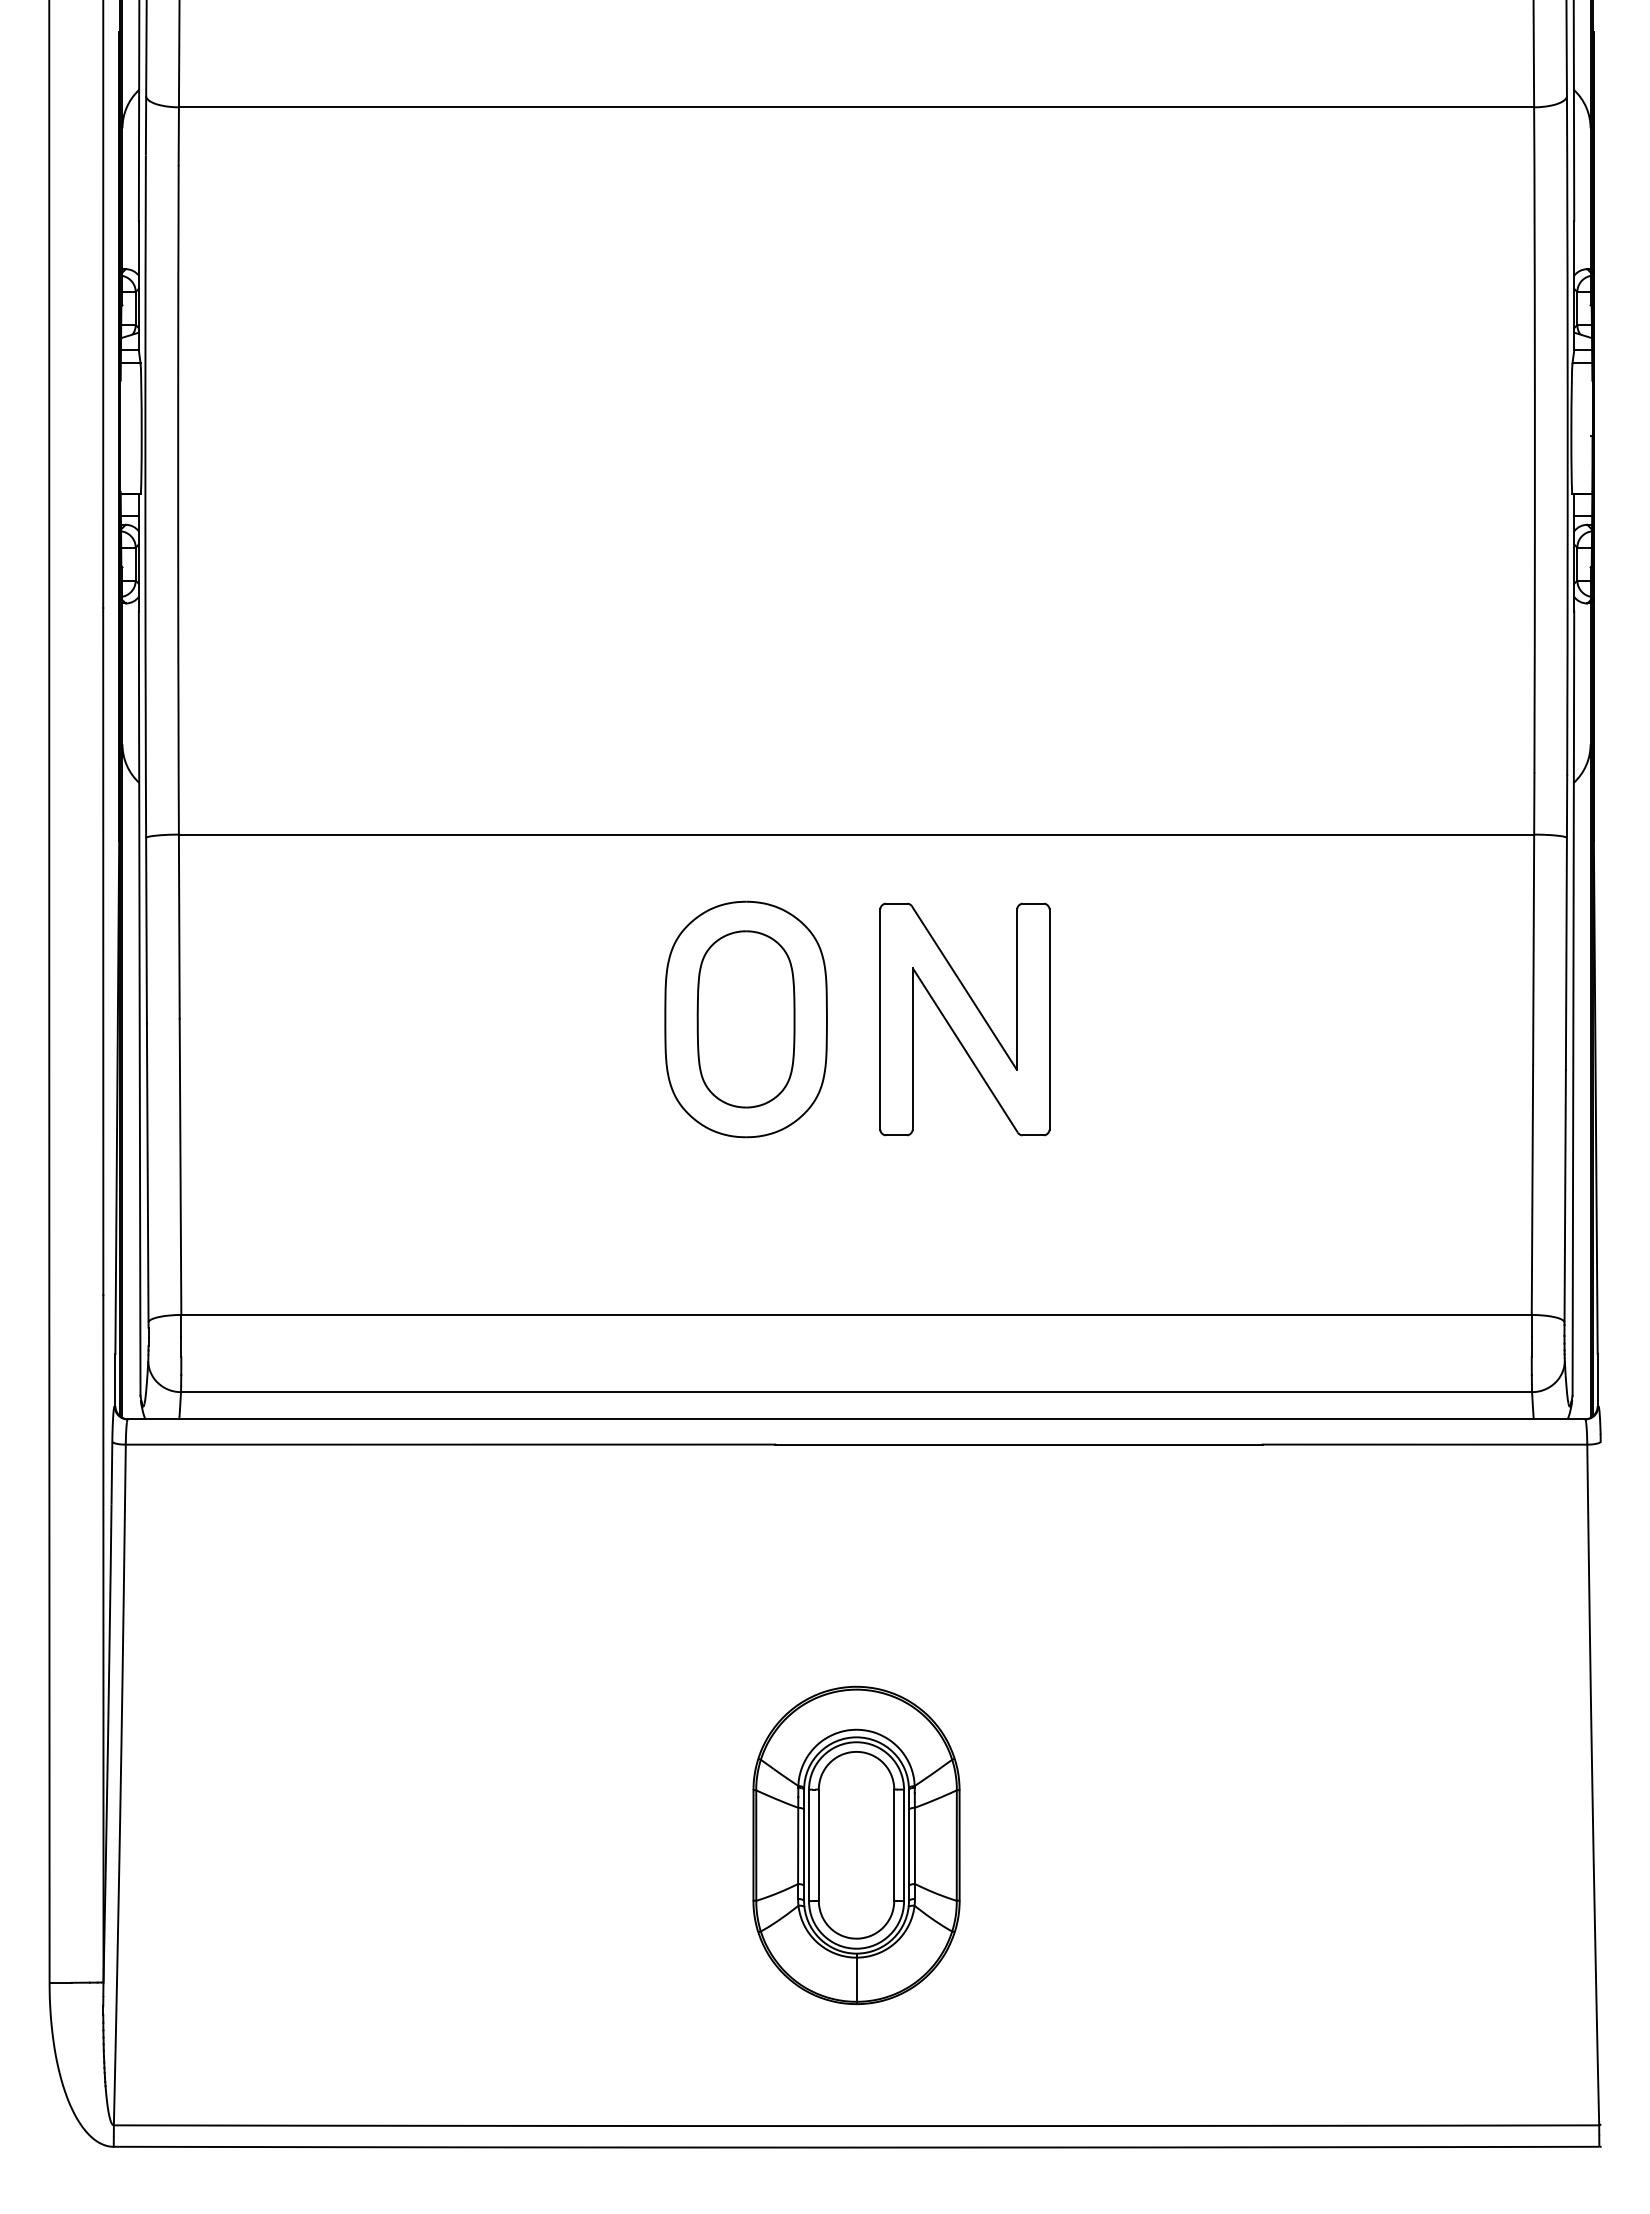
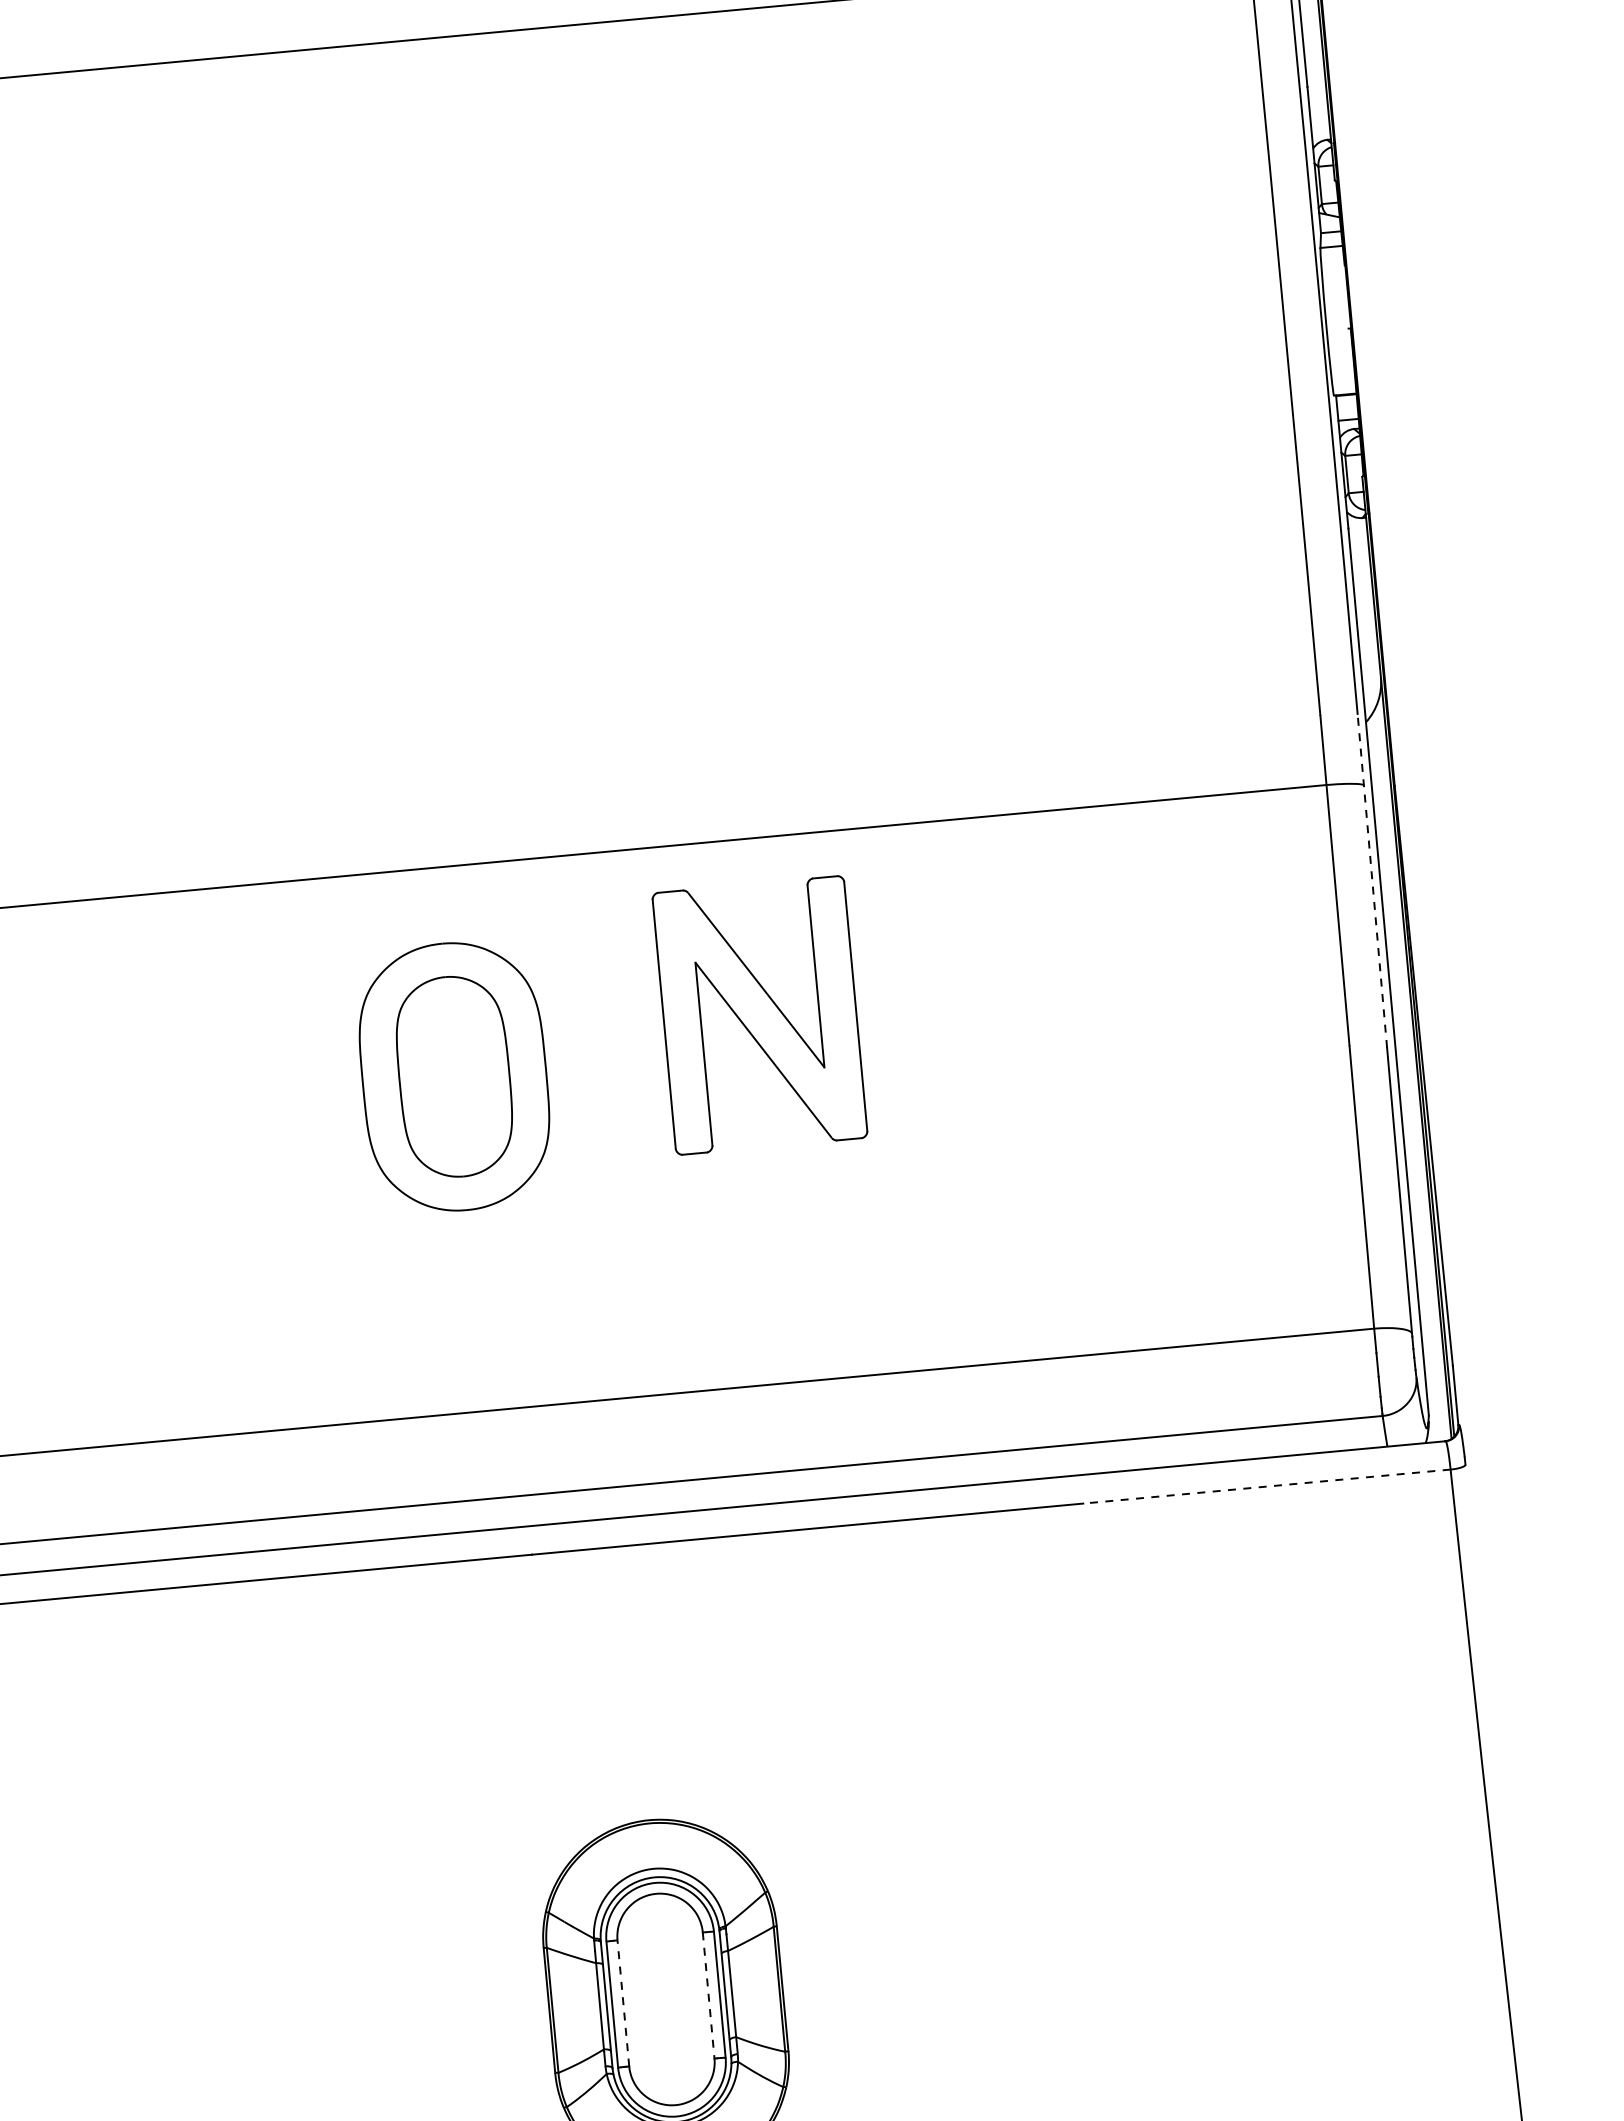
line: (1566, 922) -> (1372, 881), solid -> dashed
part: (964, 1019) -> (759, 1015), moved
line: (1424, 1444) -> (1266, 1486), solid -> dashed
line: (818, 1845) -> (623, 2003), solid -> dashed
line: (894, 1845) -> (708, 1995), solid -> dashed

